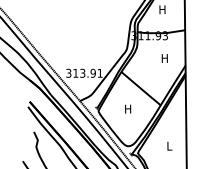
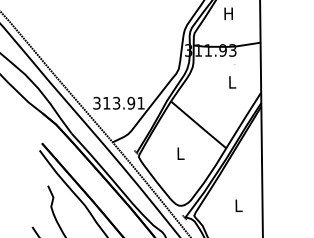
text: (164, 58) -> (231, 82), H -> L
text: (128, 109) -> (180, 153), H -> L

